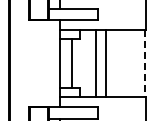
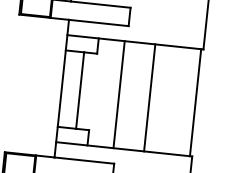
line: (105, 63) -> (149, 97), moved
line: (144, 63) -> (195, 102), dashed -> solid

